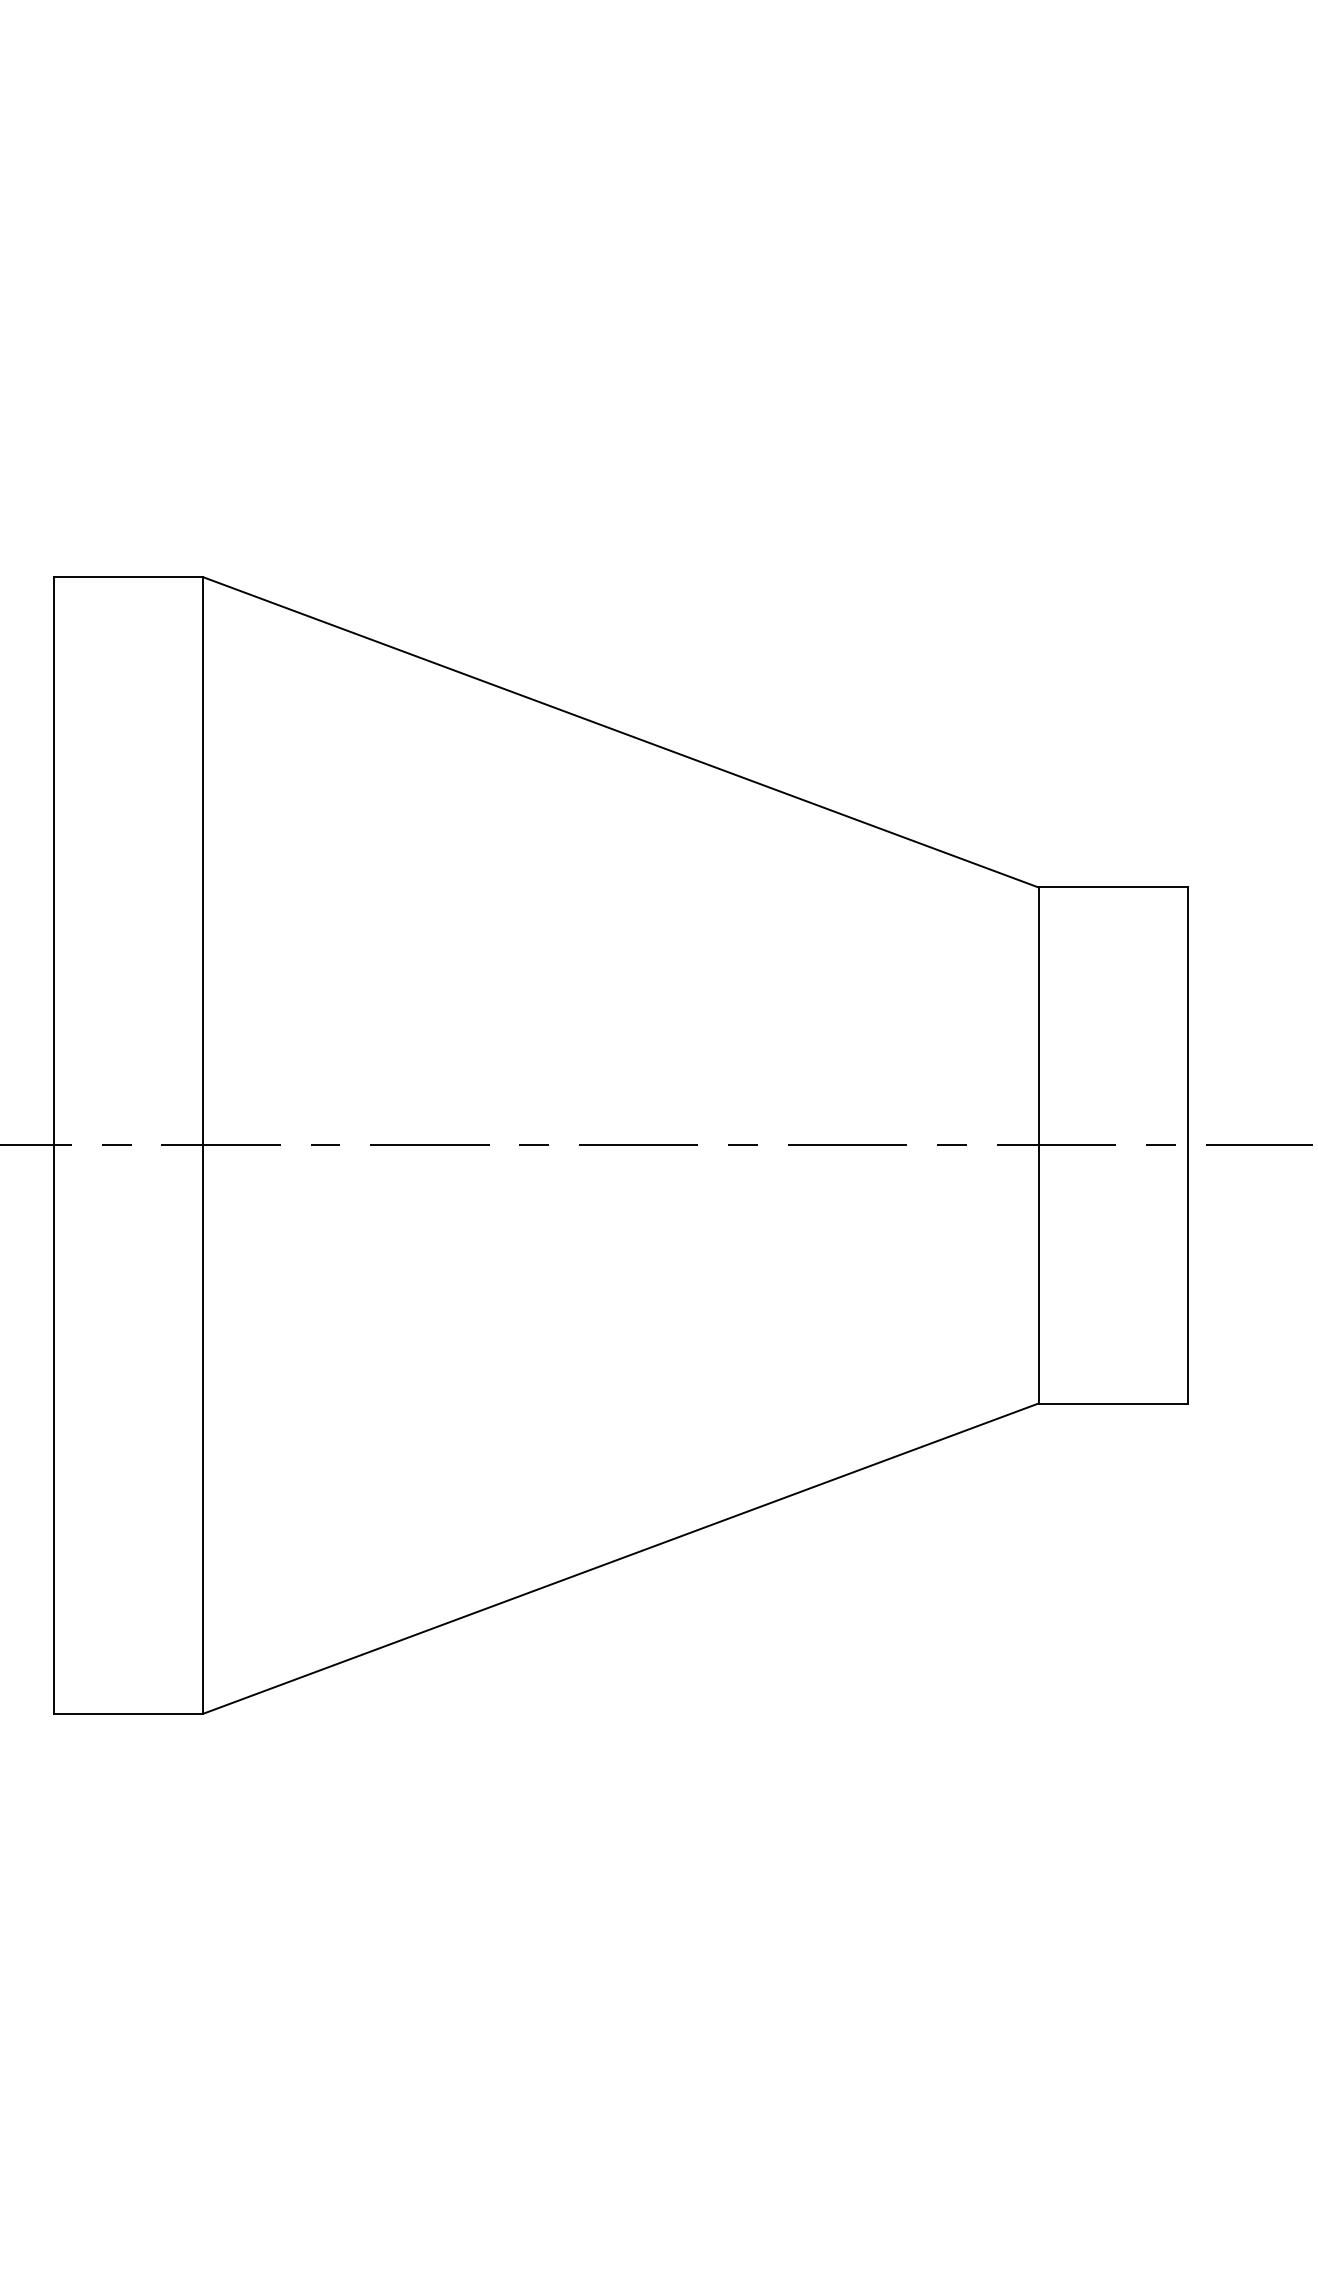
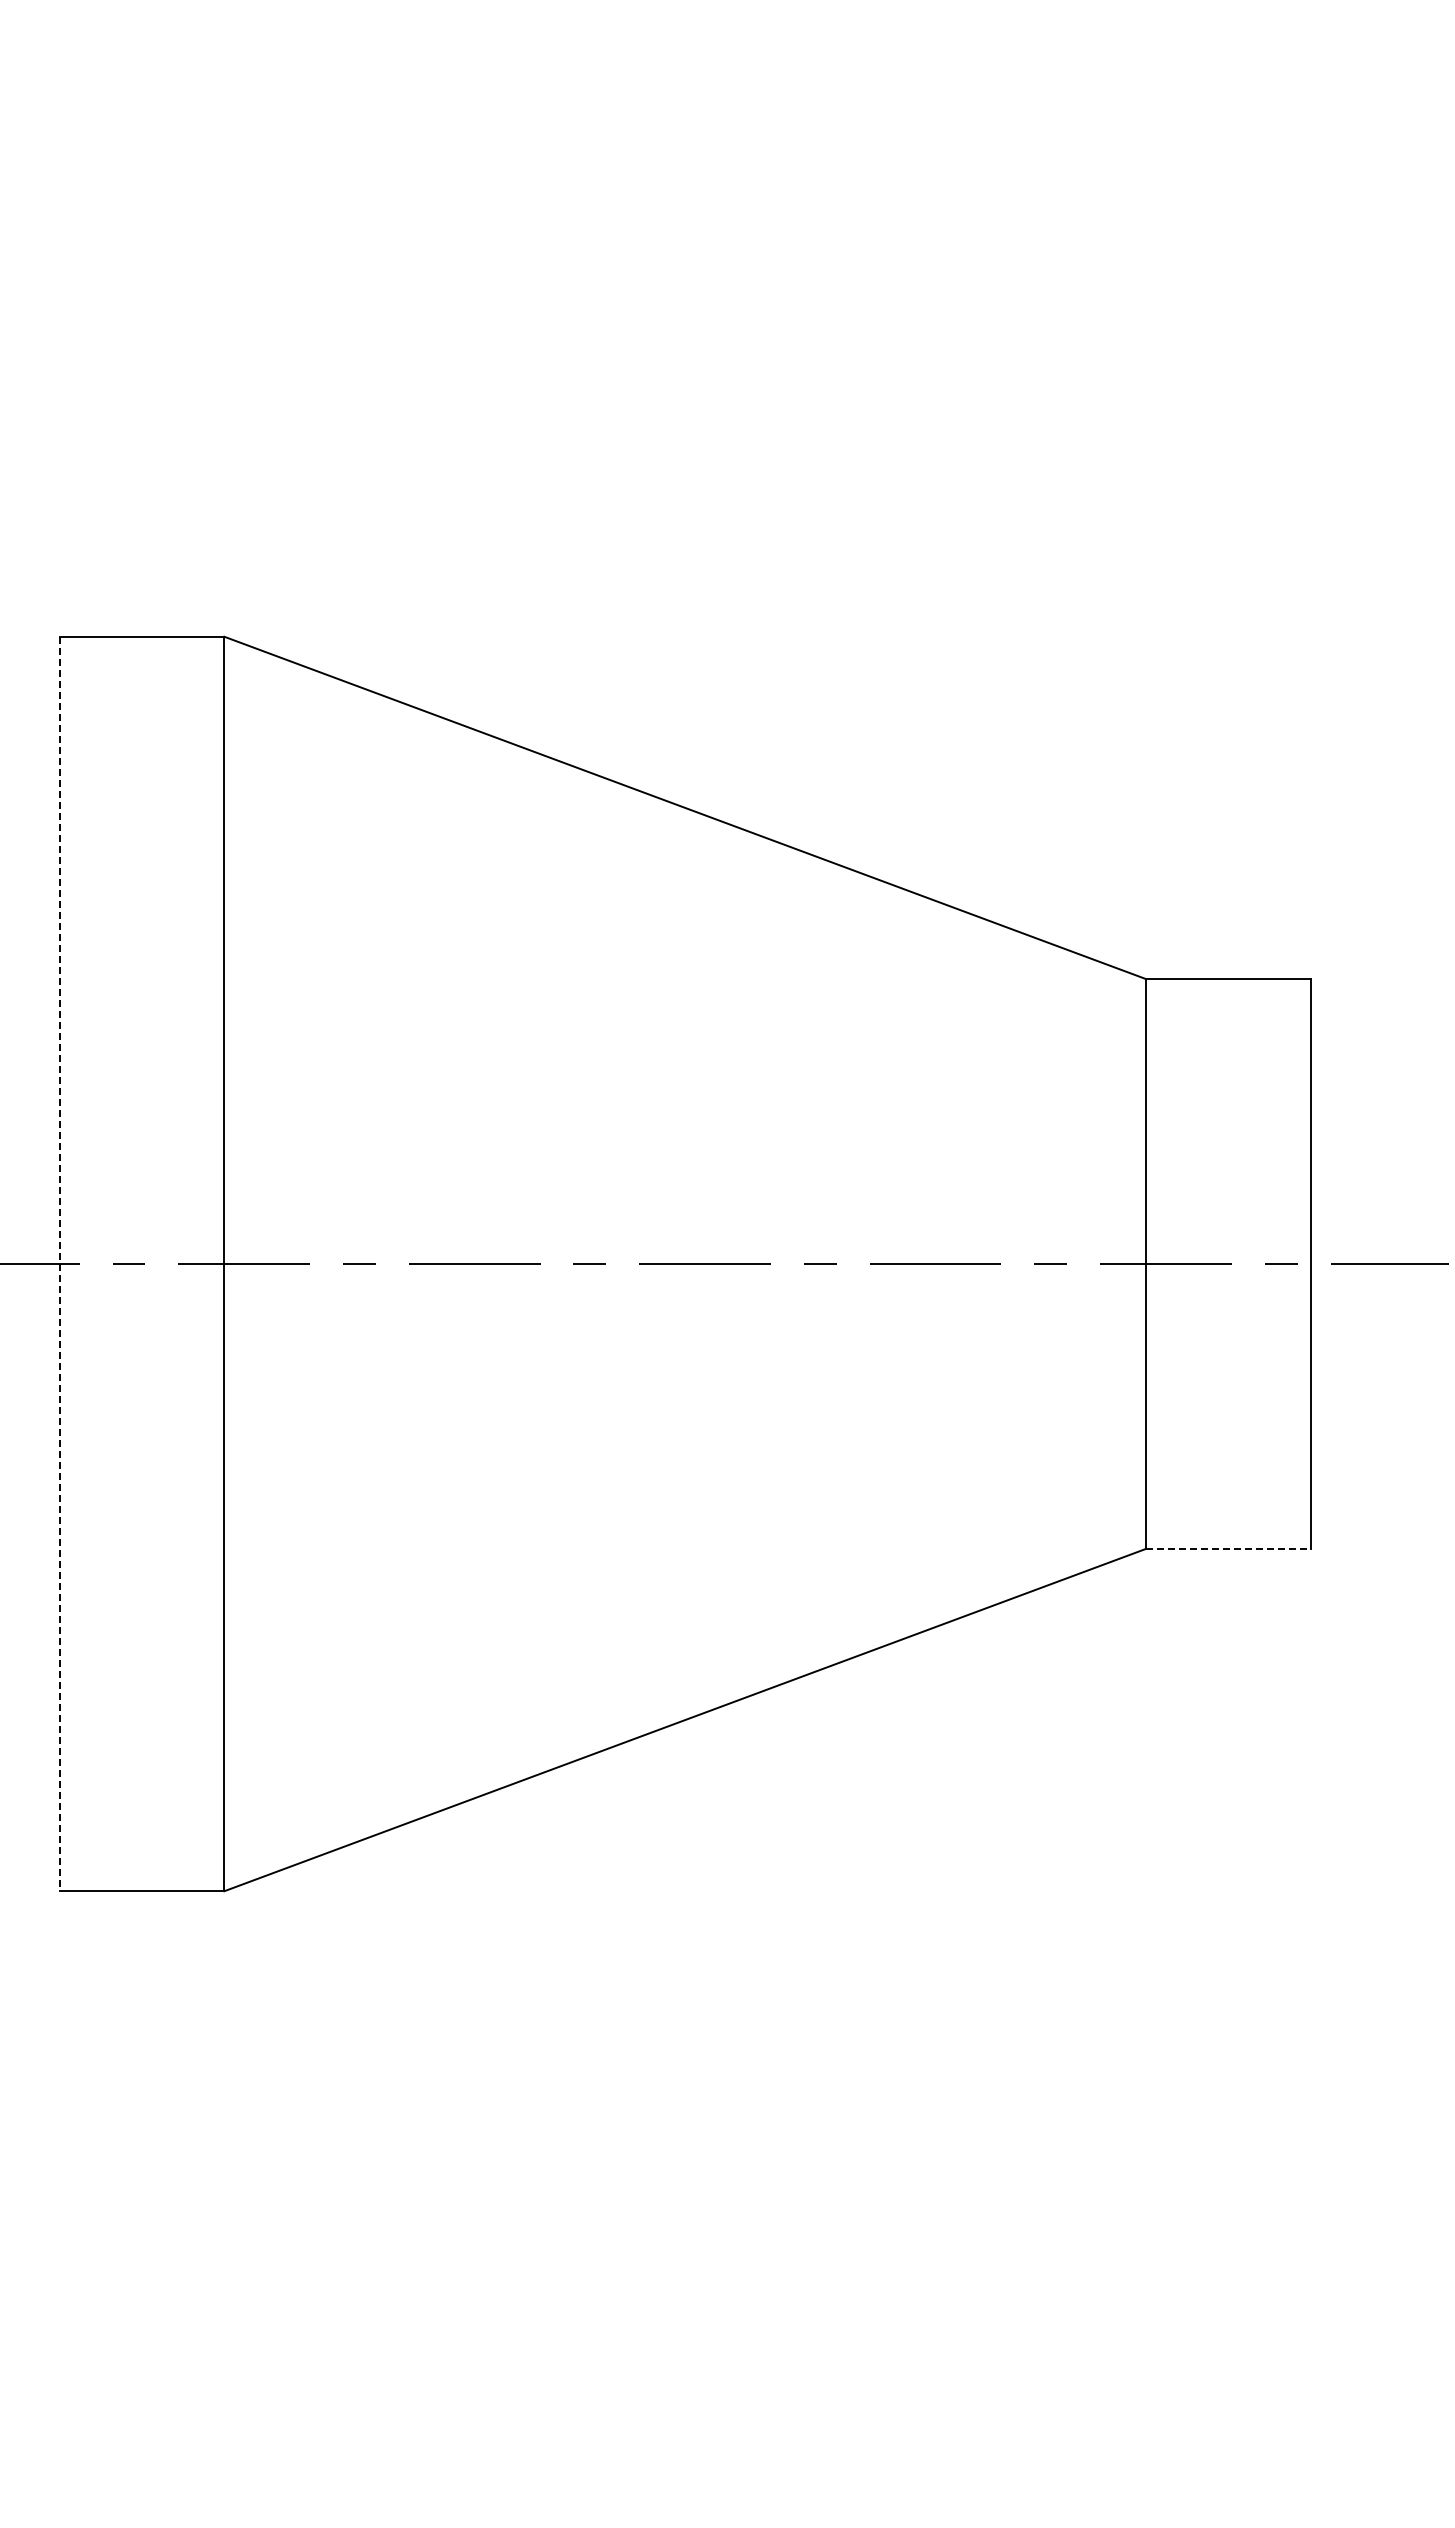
line: (53, 1145) -> (59, 1264), solid -> dashed
line: (1113, 1403) -> (1229, 1548), solid -> dashed

